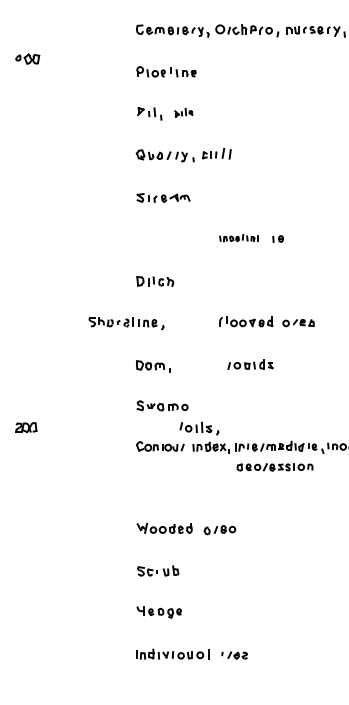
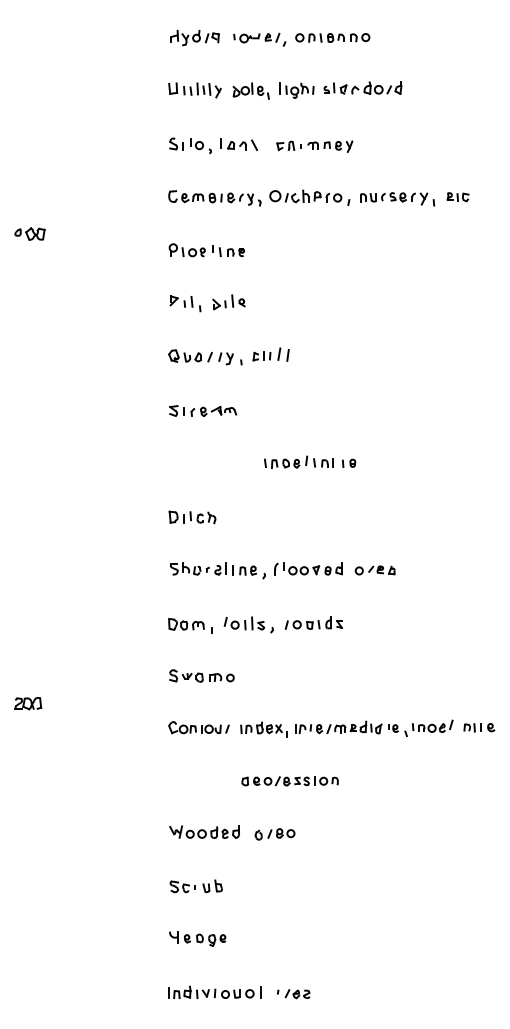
part: (183, 112) -> (228, 302), size x1.43
part: (238, 237) -> (298, 461), size x1.43
part: (126, 323) -> (217, 570), moved
part: (199, 428) -> (248, 624), moved
part: (274, 467) -> (289, 781), moved

